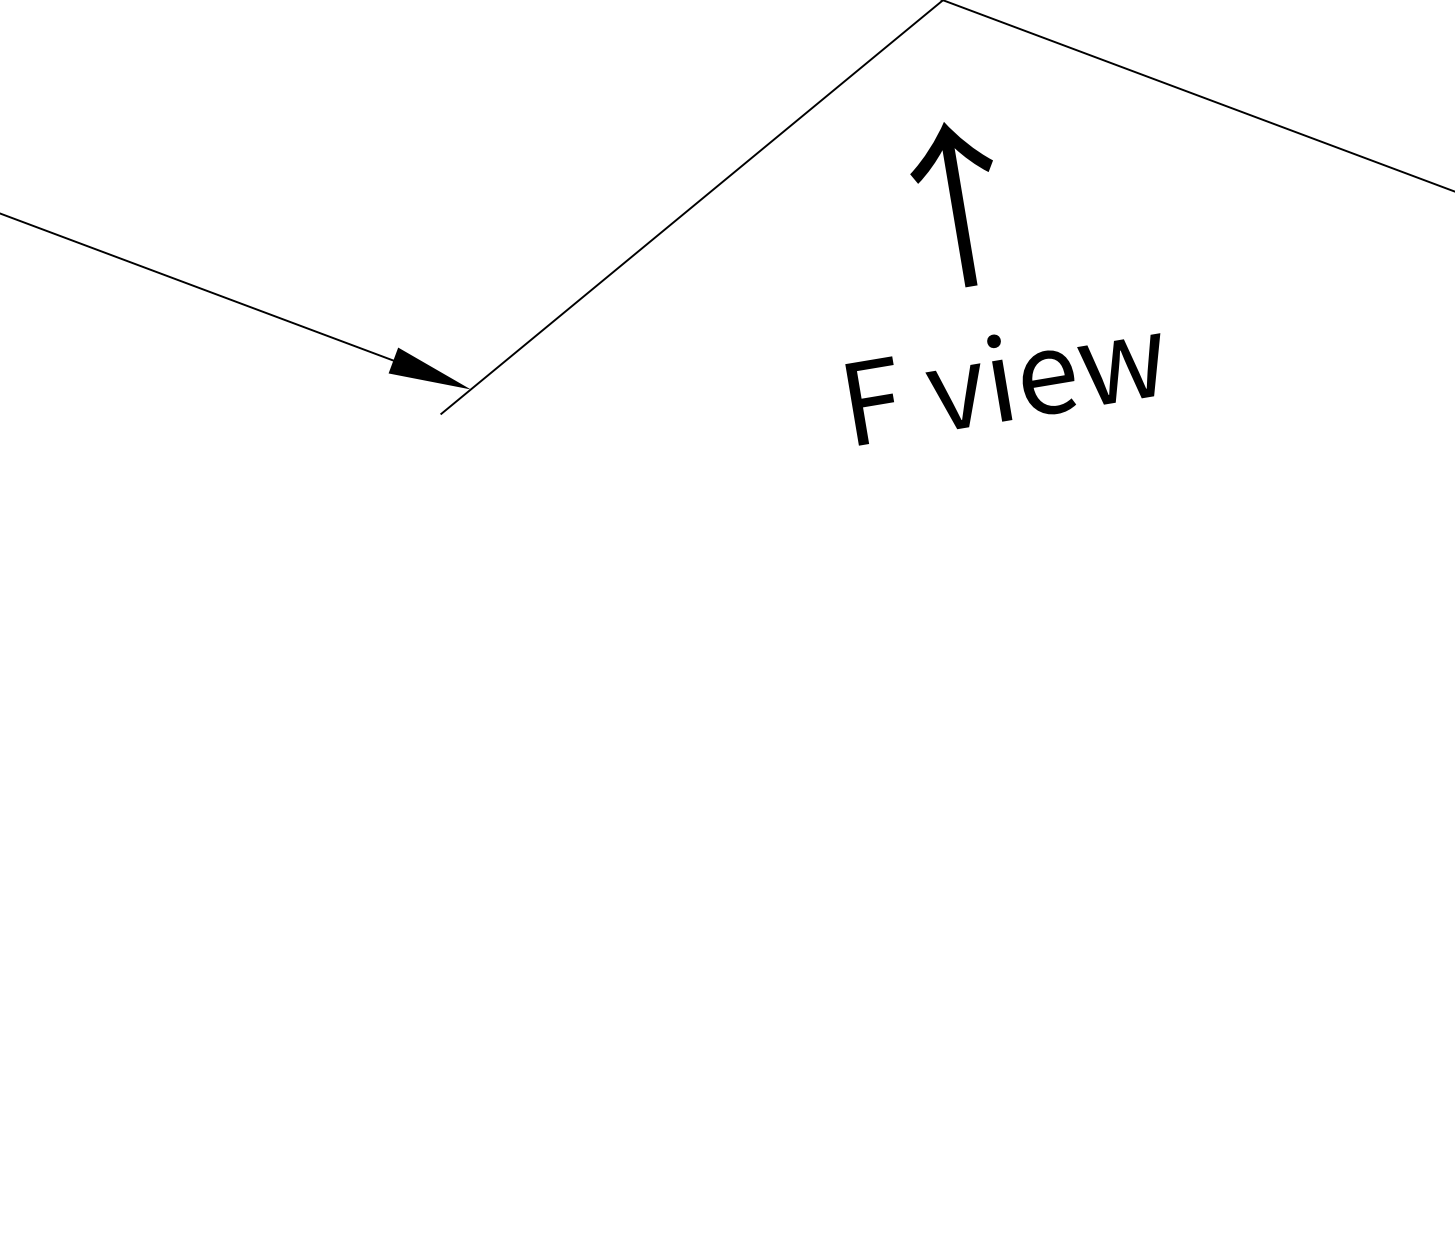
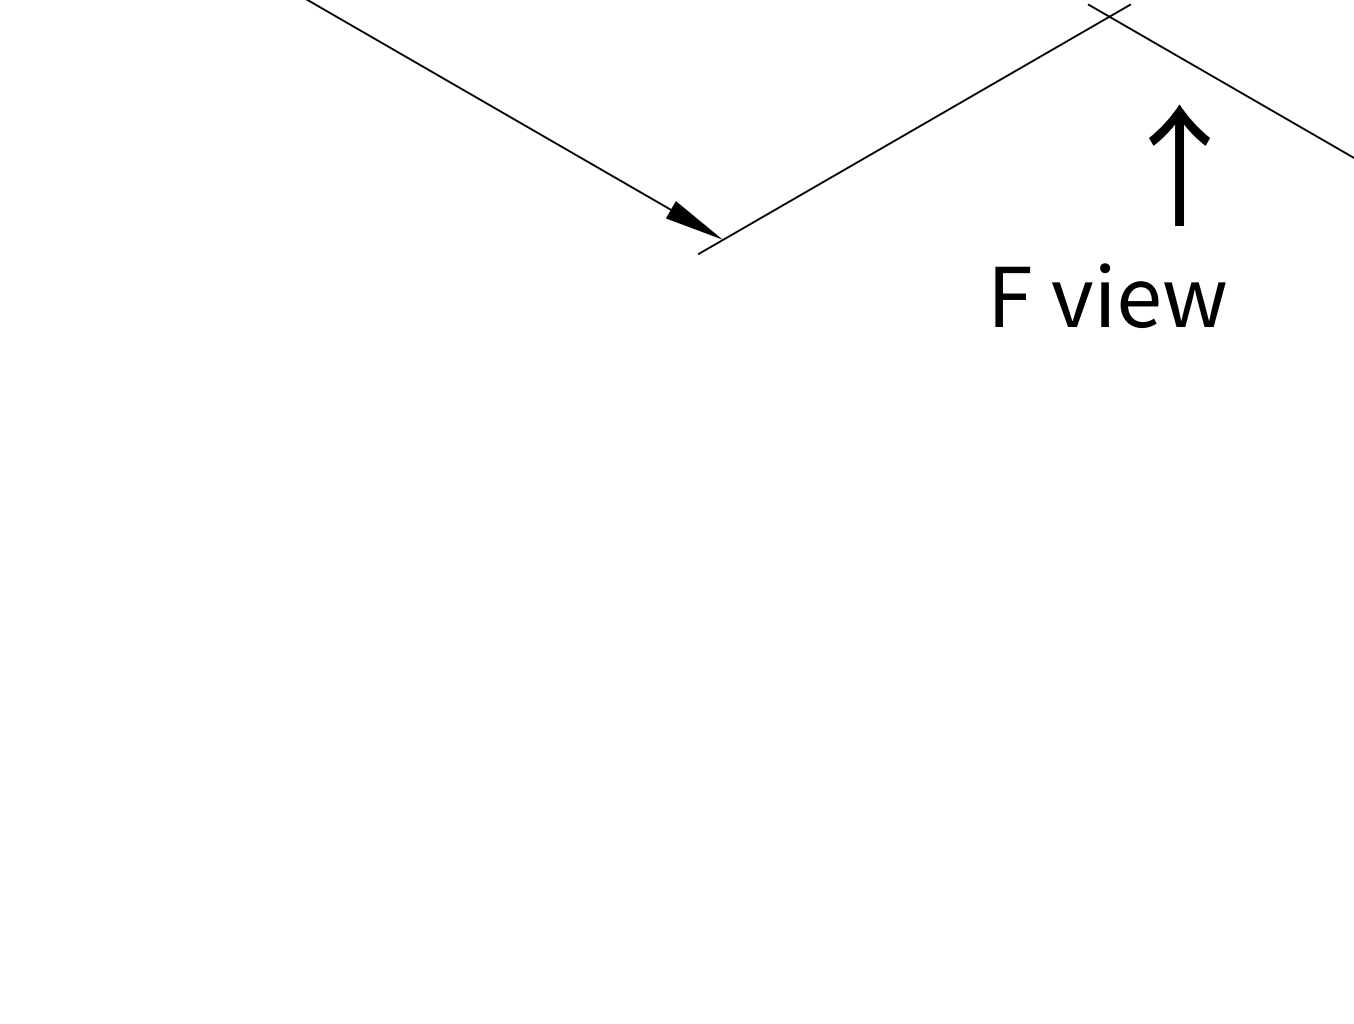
text: (957, 203) -> (1179, 164), moved

